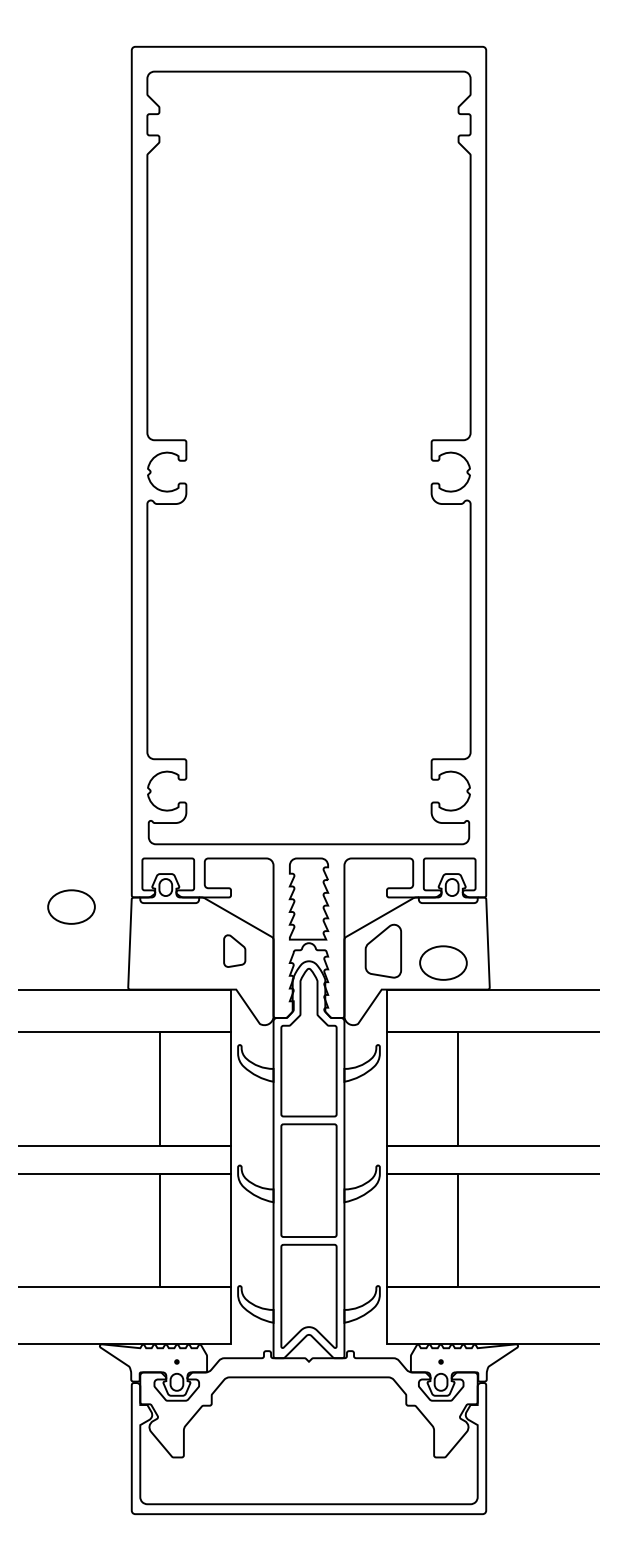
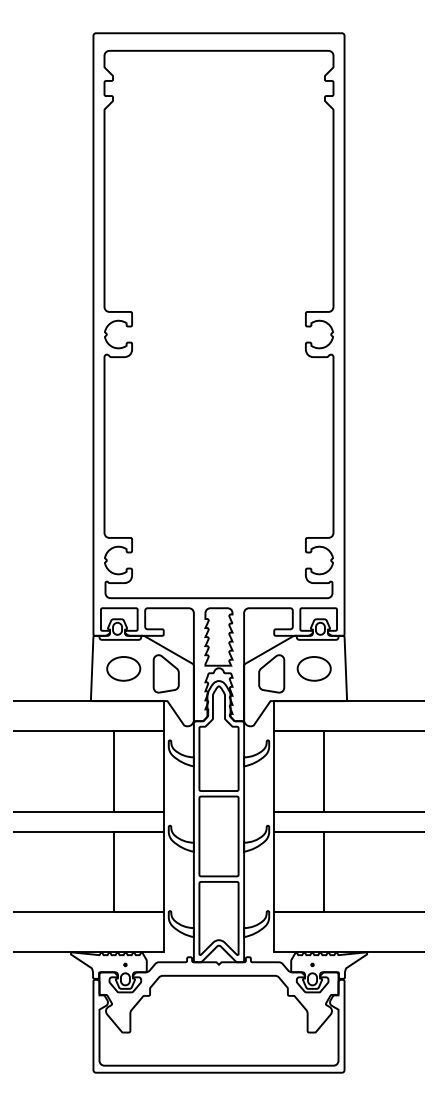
part: (71, 906) -> (123, 668), moved
part: (234, 950) -> (166, 673), size x1.67
part: (443, 962) -> (314, 668), moved

